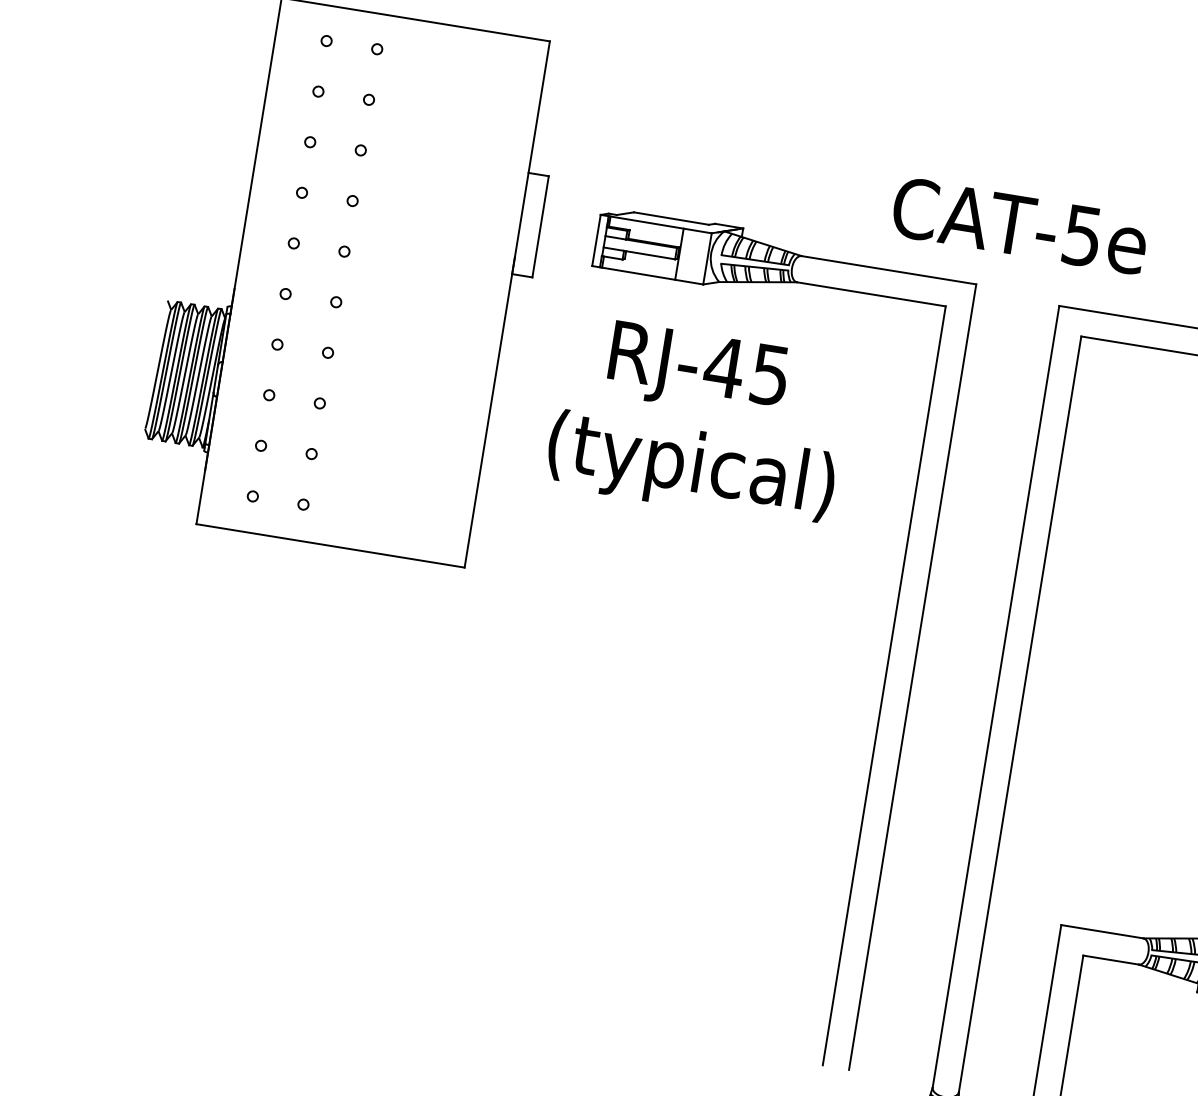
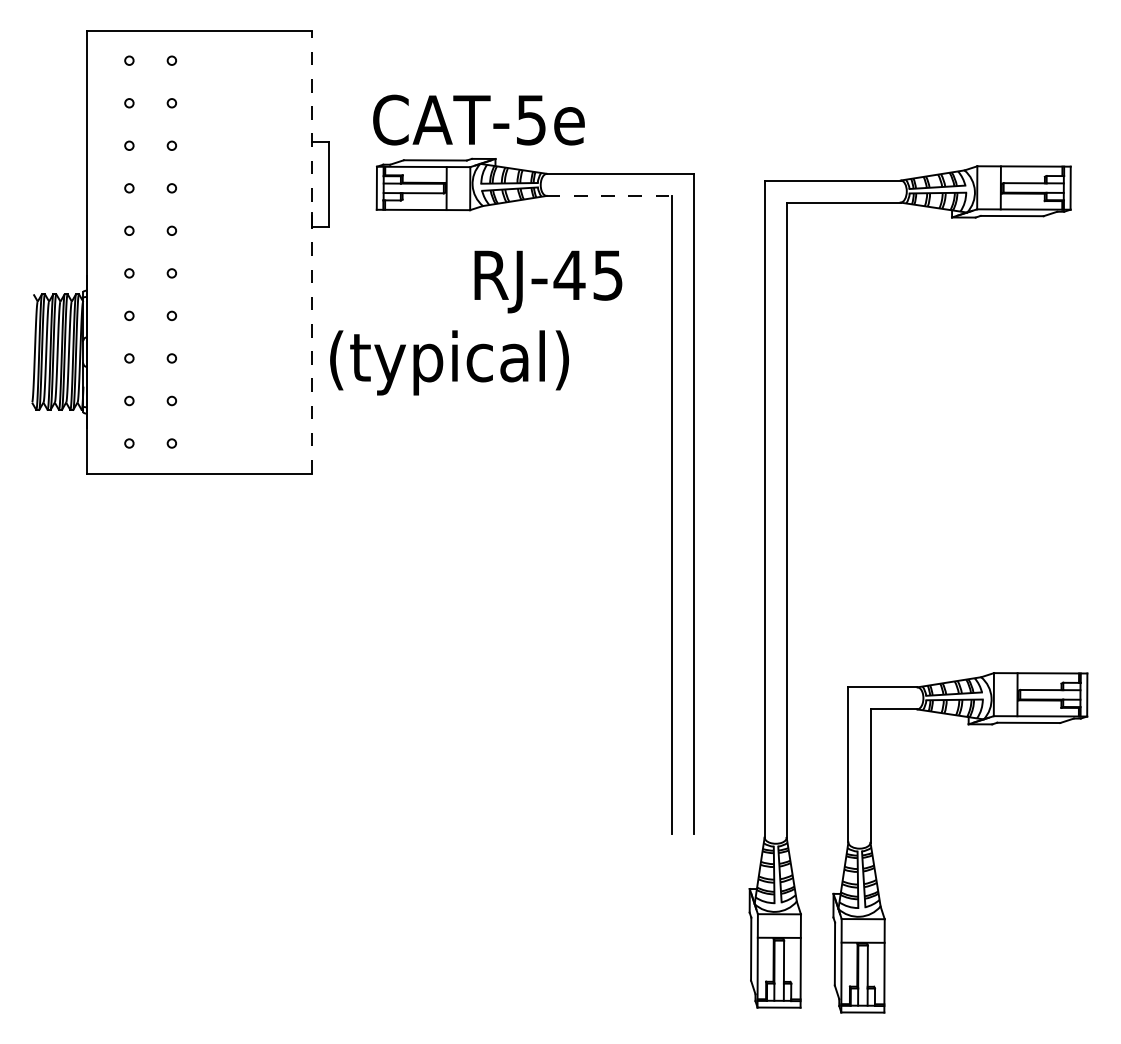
text: (1019, 225) -> (478, 119), moved
line: (871, 293) -> (609, 195), solid -> dashed
line: (507, 304) -> (312, 252), solid -> dashed
text: (698, 370) -> (548, 281), moved
text: (690, 468) -> (449, 362), moved

